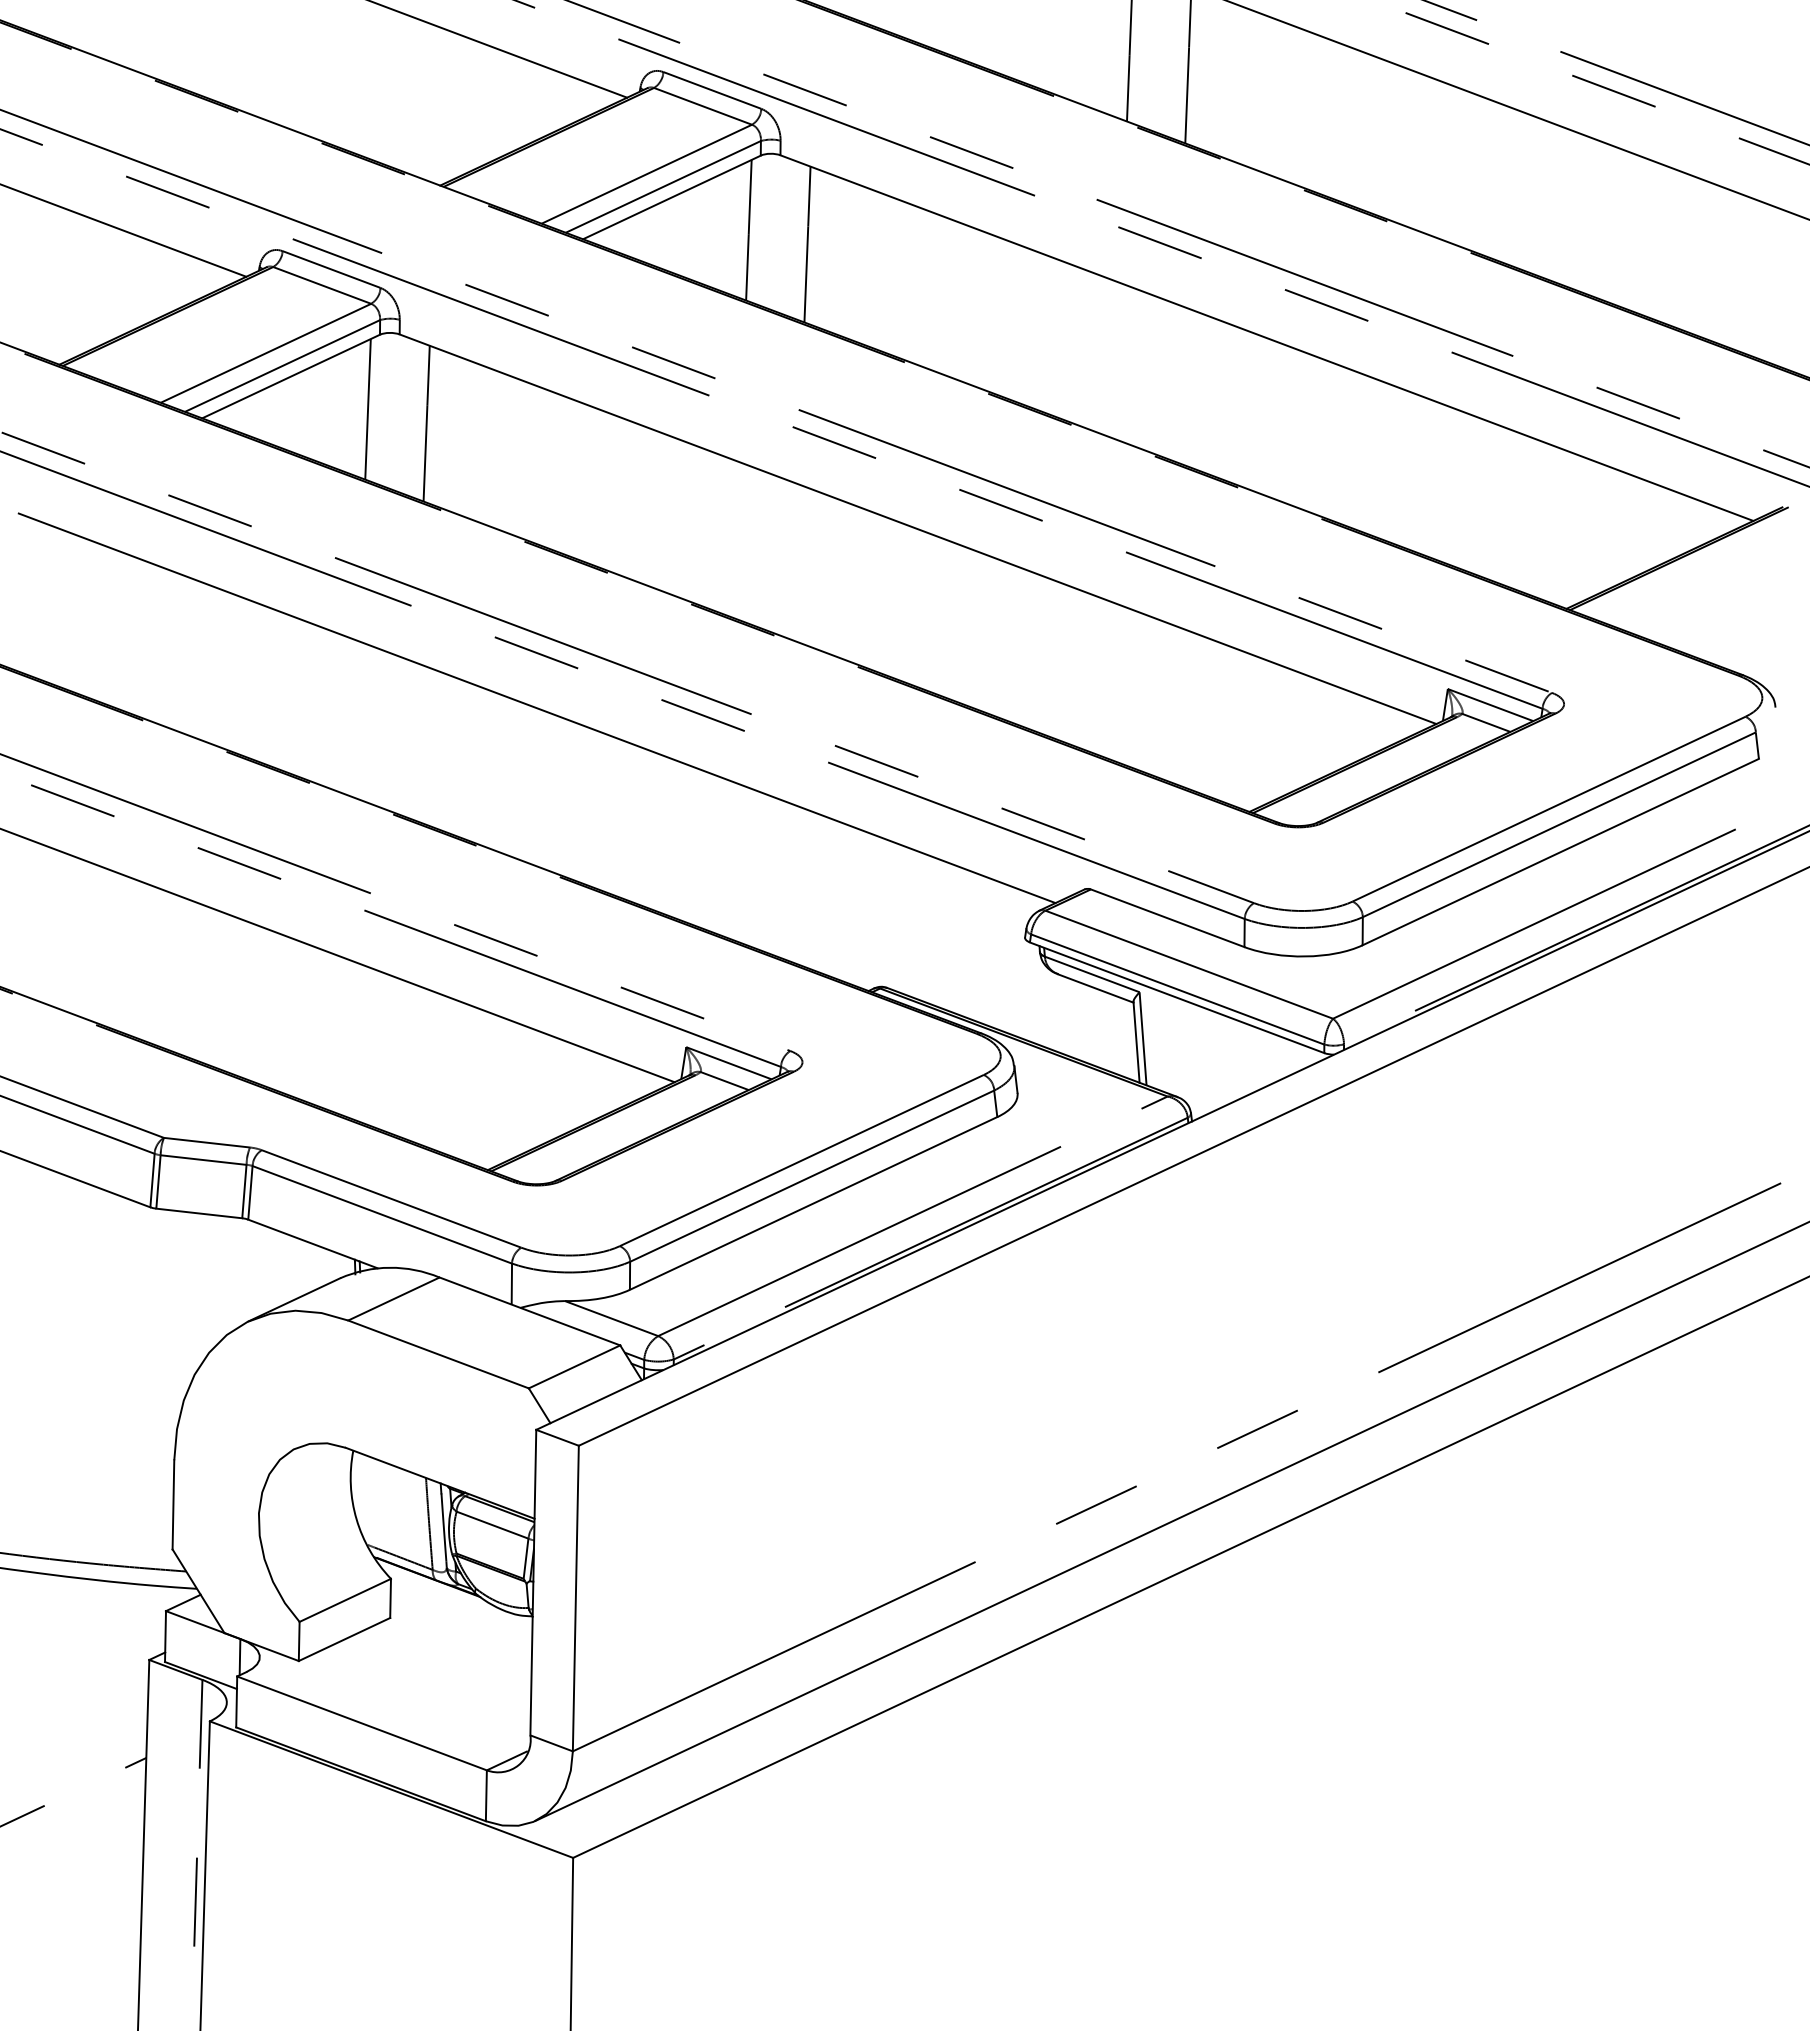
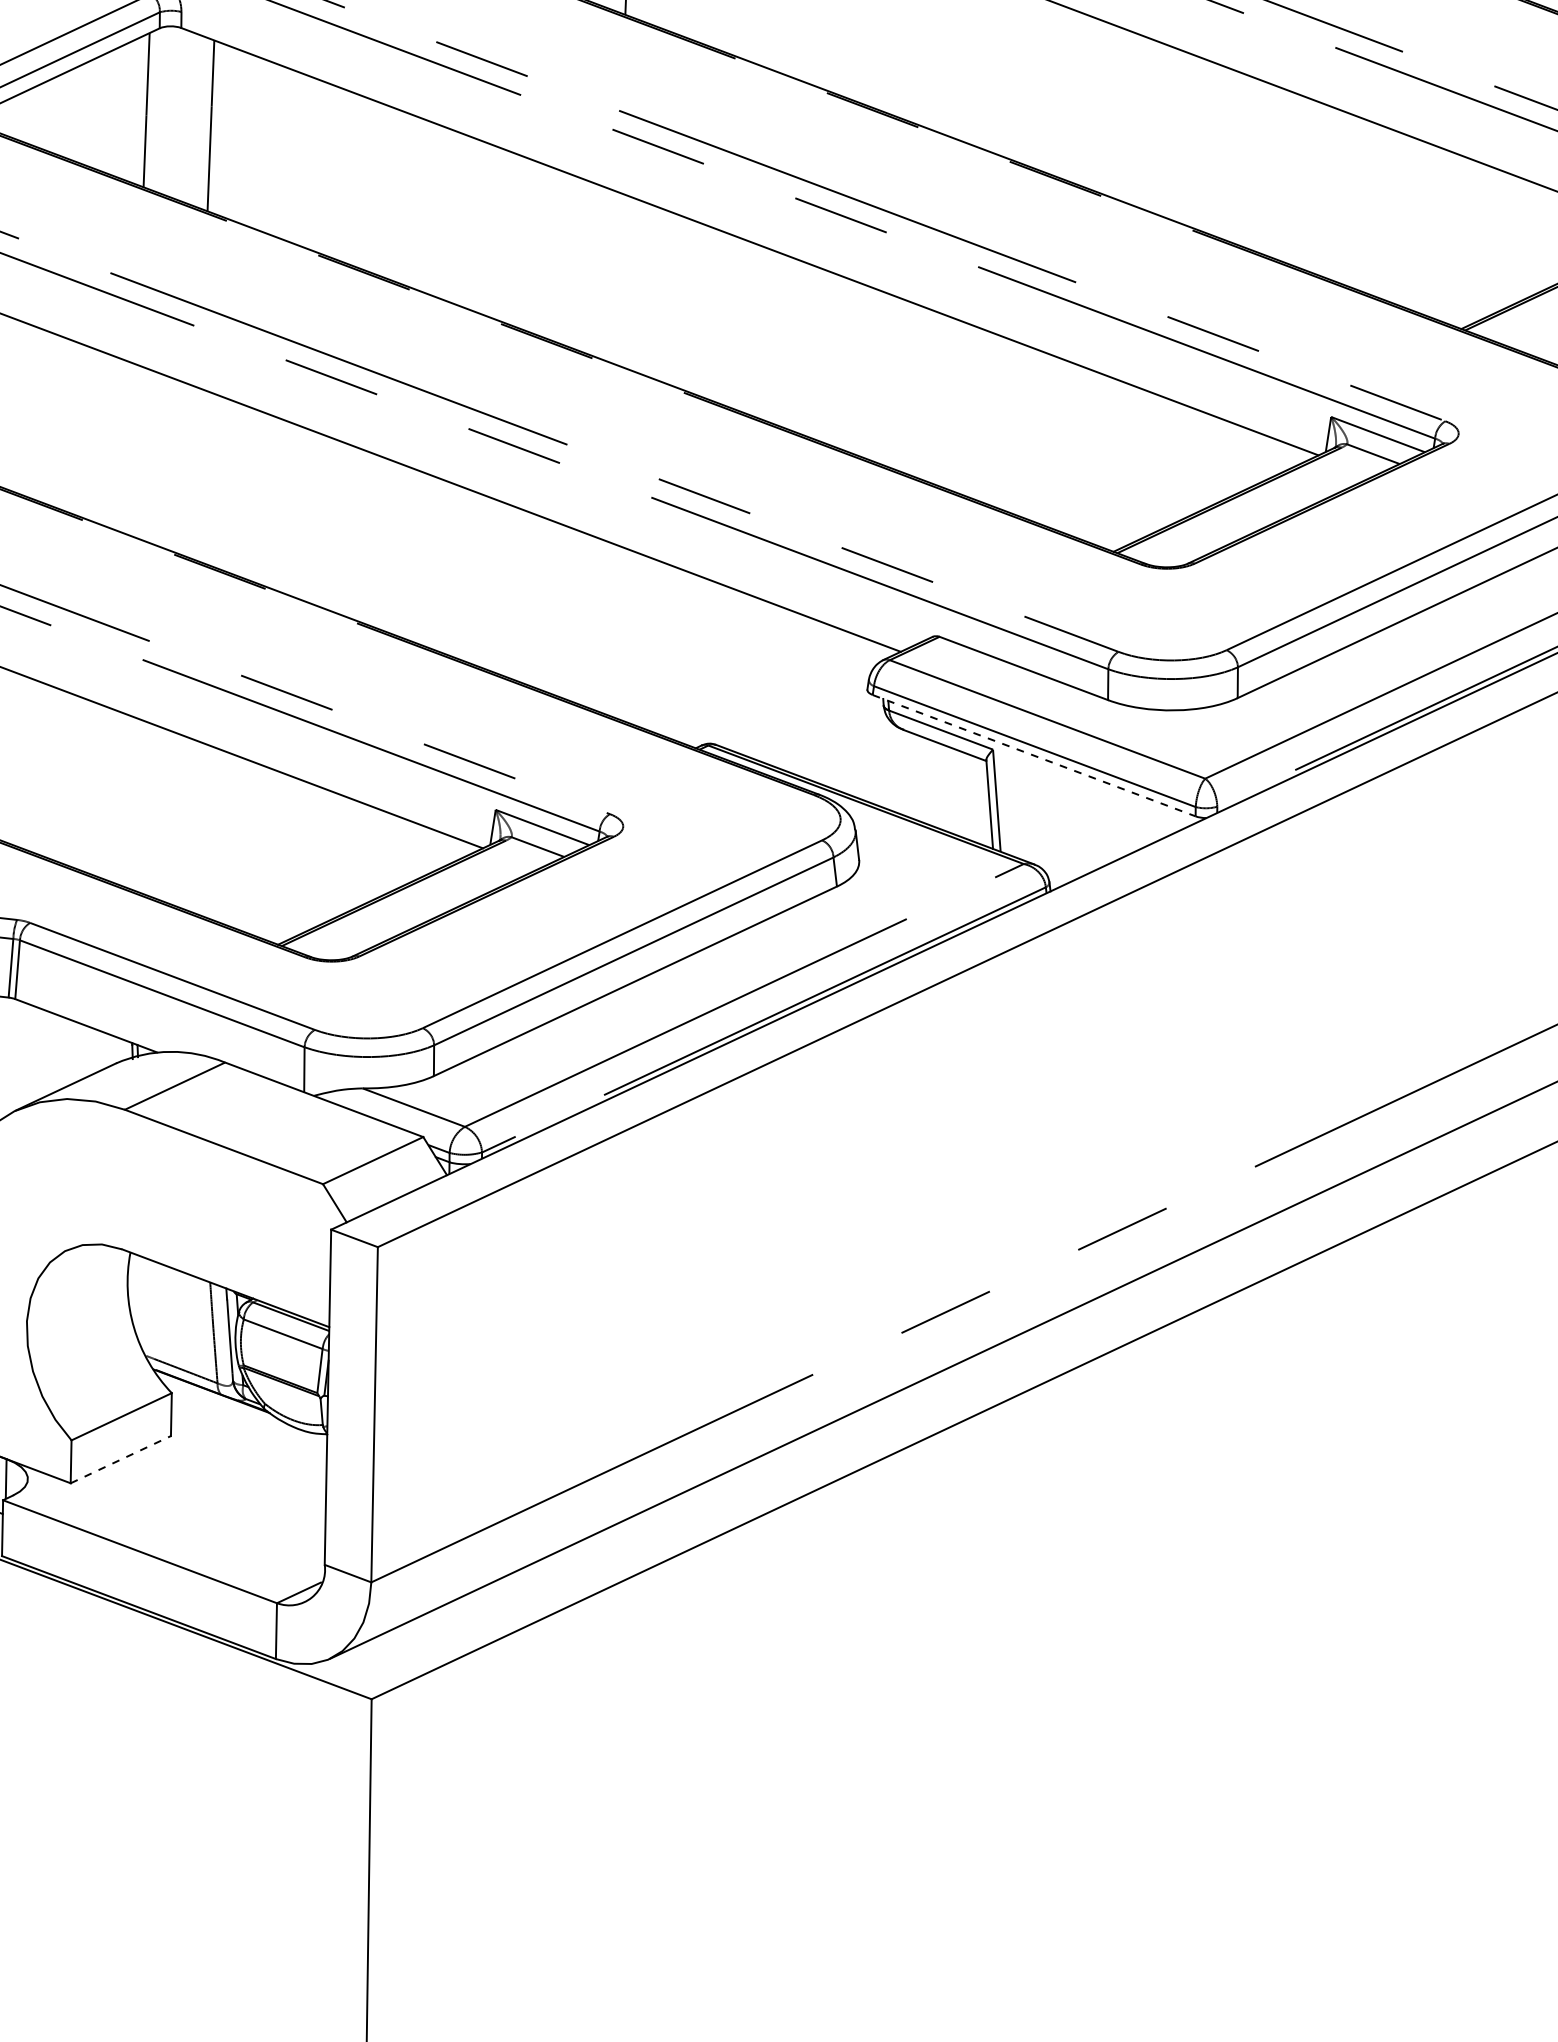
line: (1177, 997) -> (1034, 755), solid -> dashed
line: (344, 1639) -> (120, 1459), solid -> dashed

